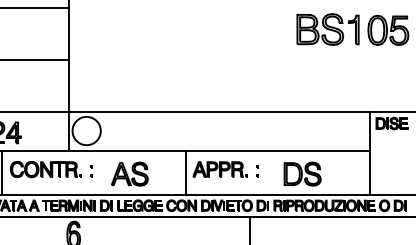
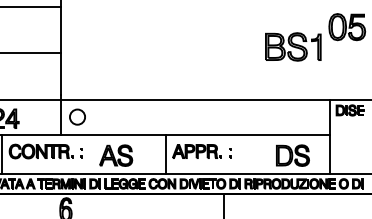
part: (327, 29) -> (292, 46), moved
circle: (86, 130) -> (77, 116), size x0.6
part: (302, 173) -> (292, 155), moved

